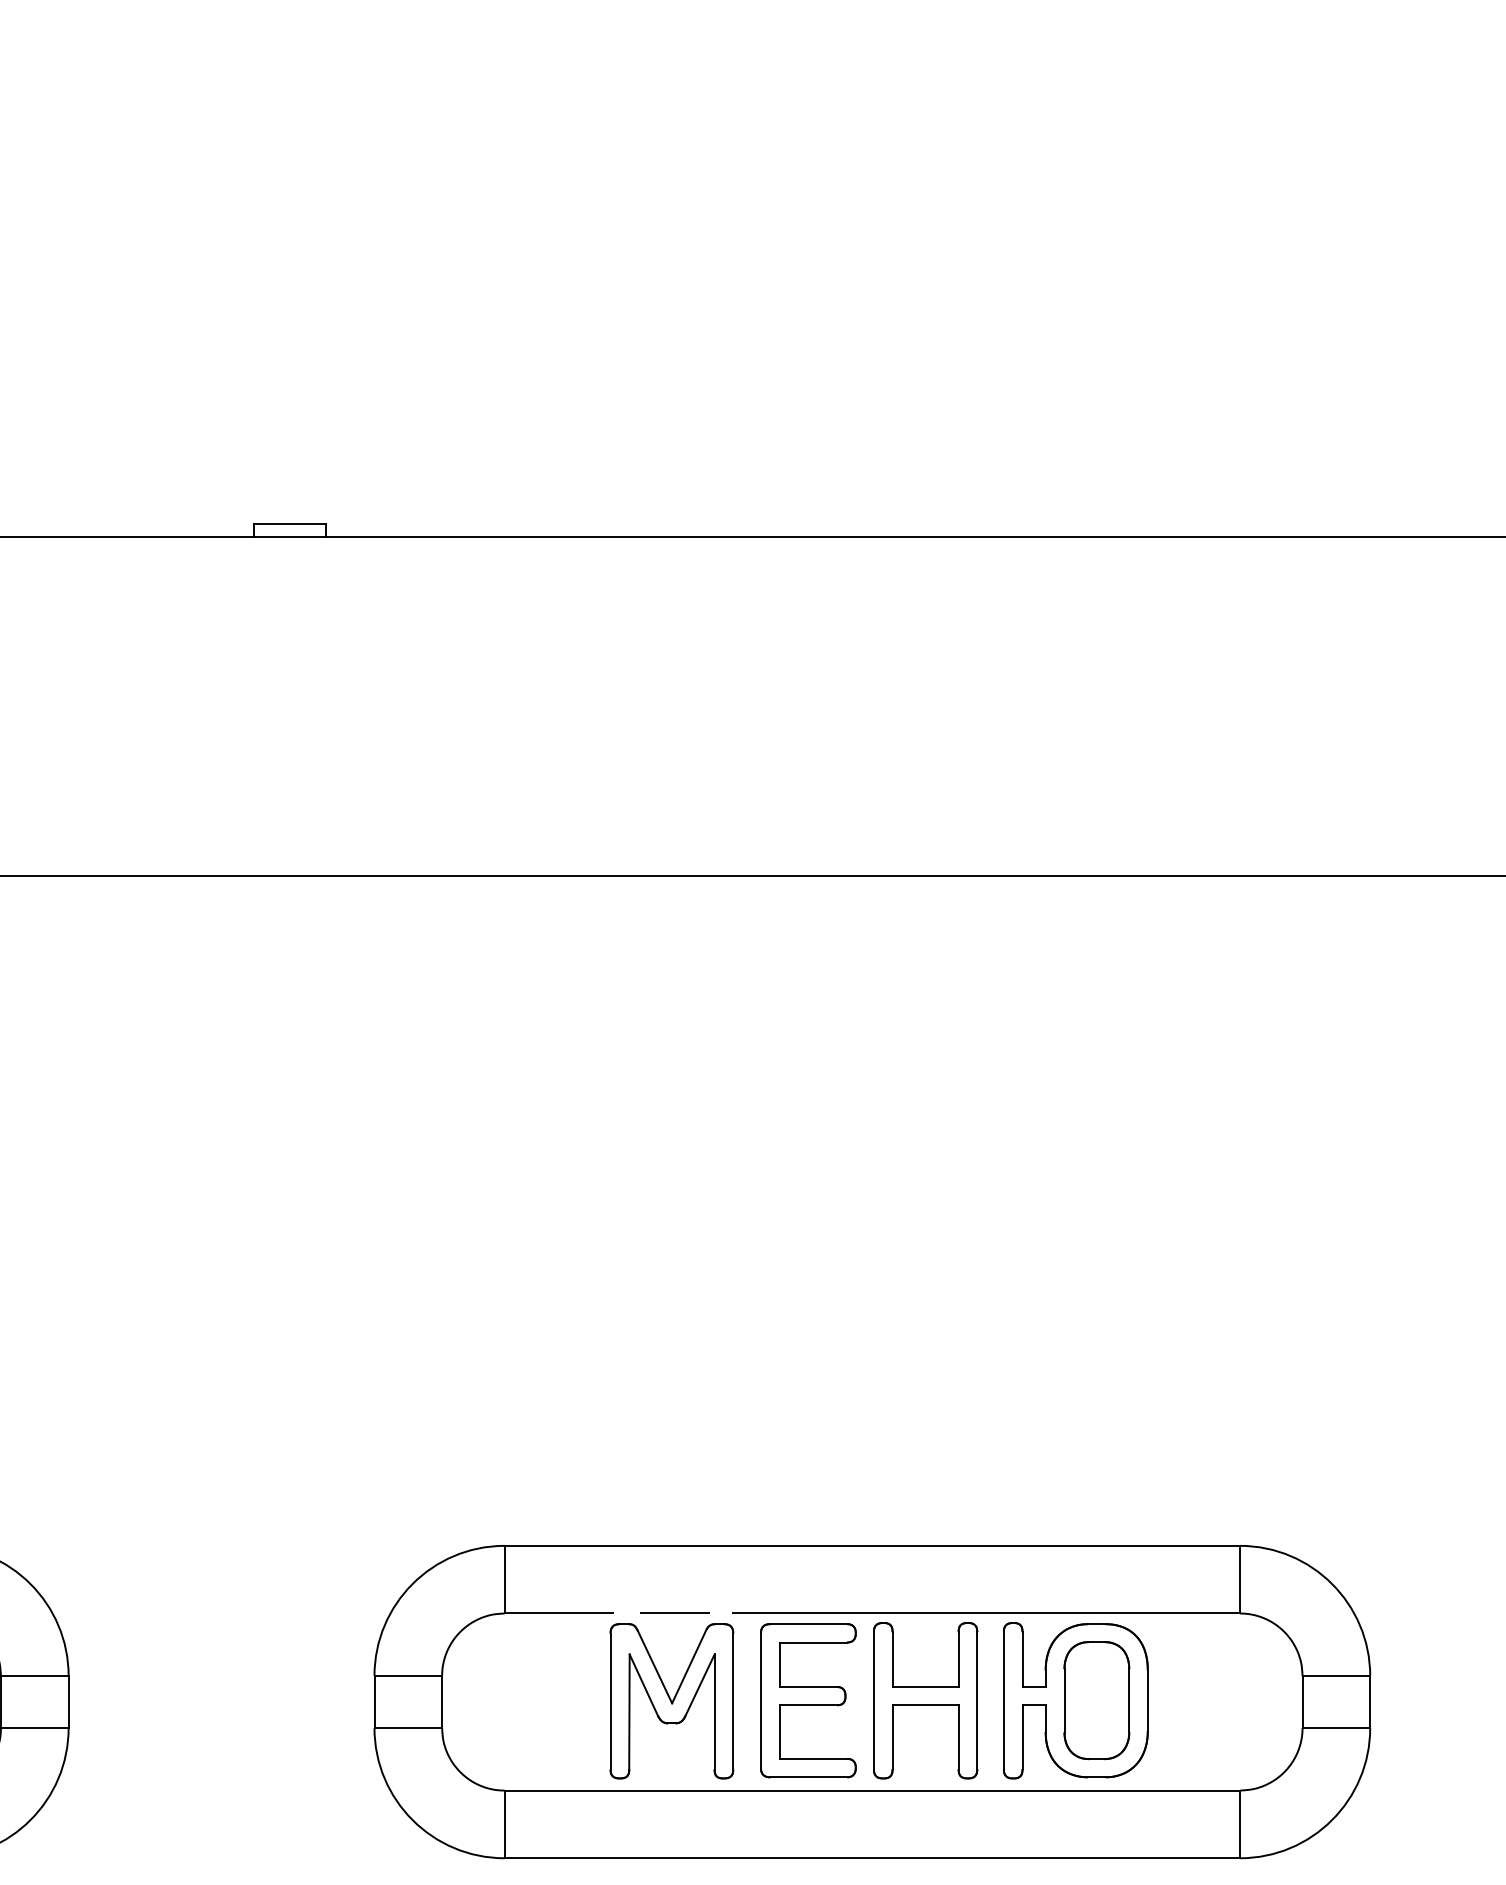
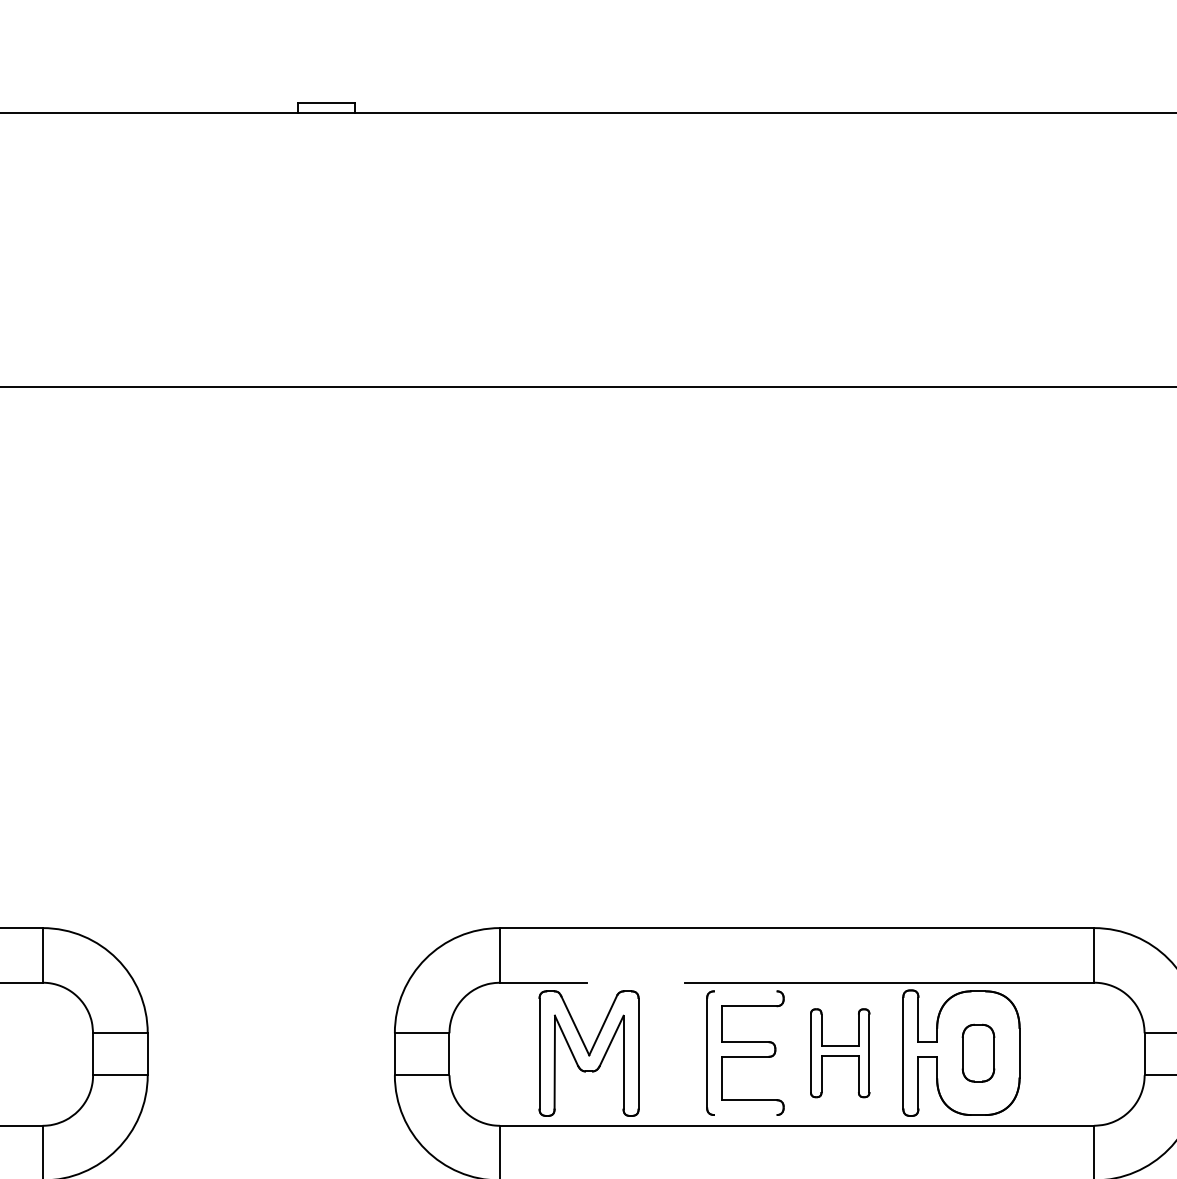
line: (674, 1613) -> (637, 982), removed
line: (808, 1624) -> (745, 991), removed
part: (925, 1700) -> (840, 1053), size x0.7
part: (1096, 1700) -> (978, 1053), size x0.6
part: (671, 1701) -> (588, 1053), moved
line: (808, 1777) -> (745, 1115), removed

